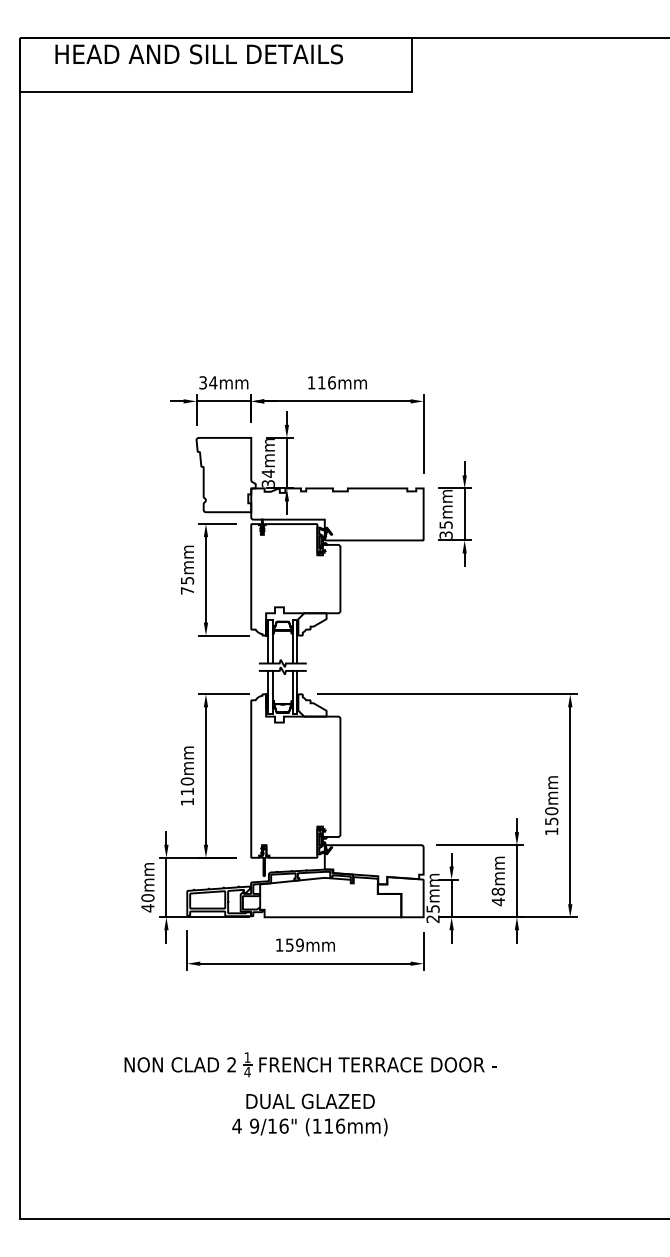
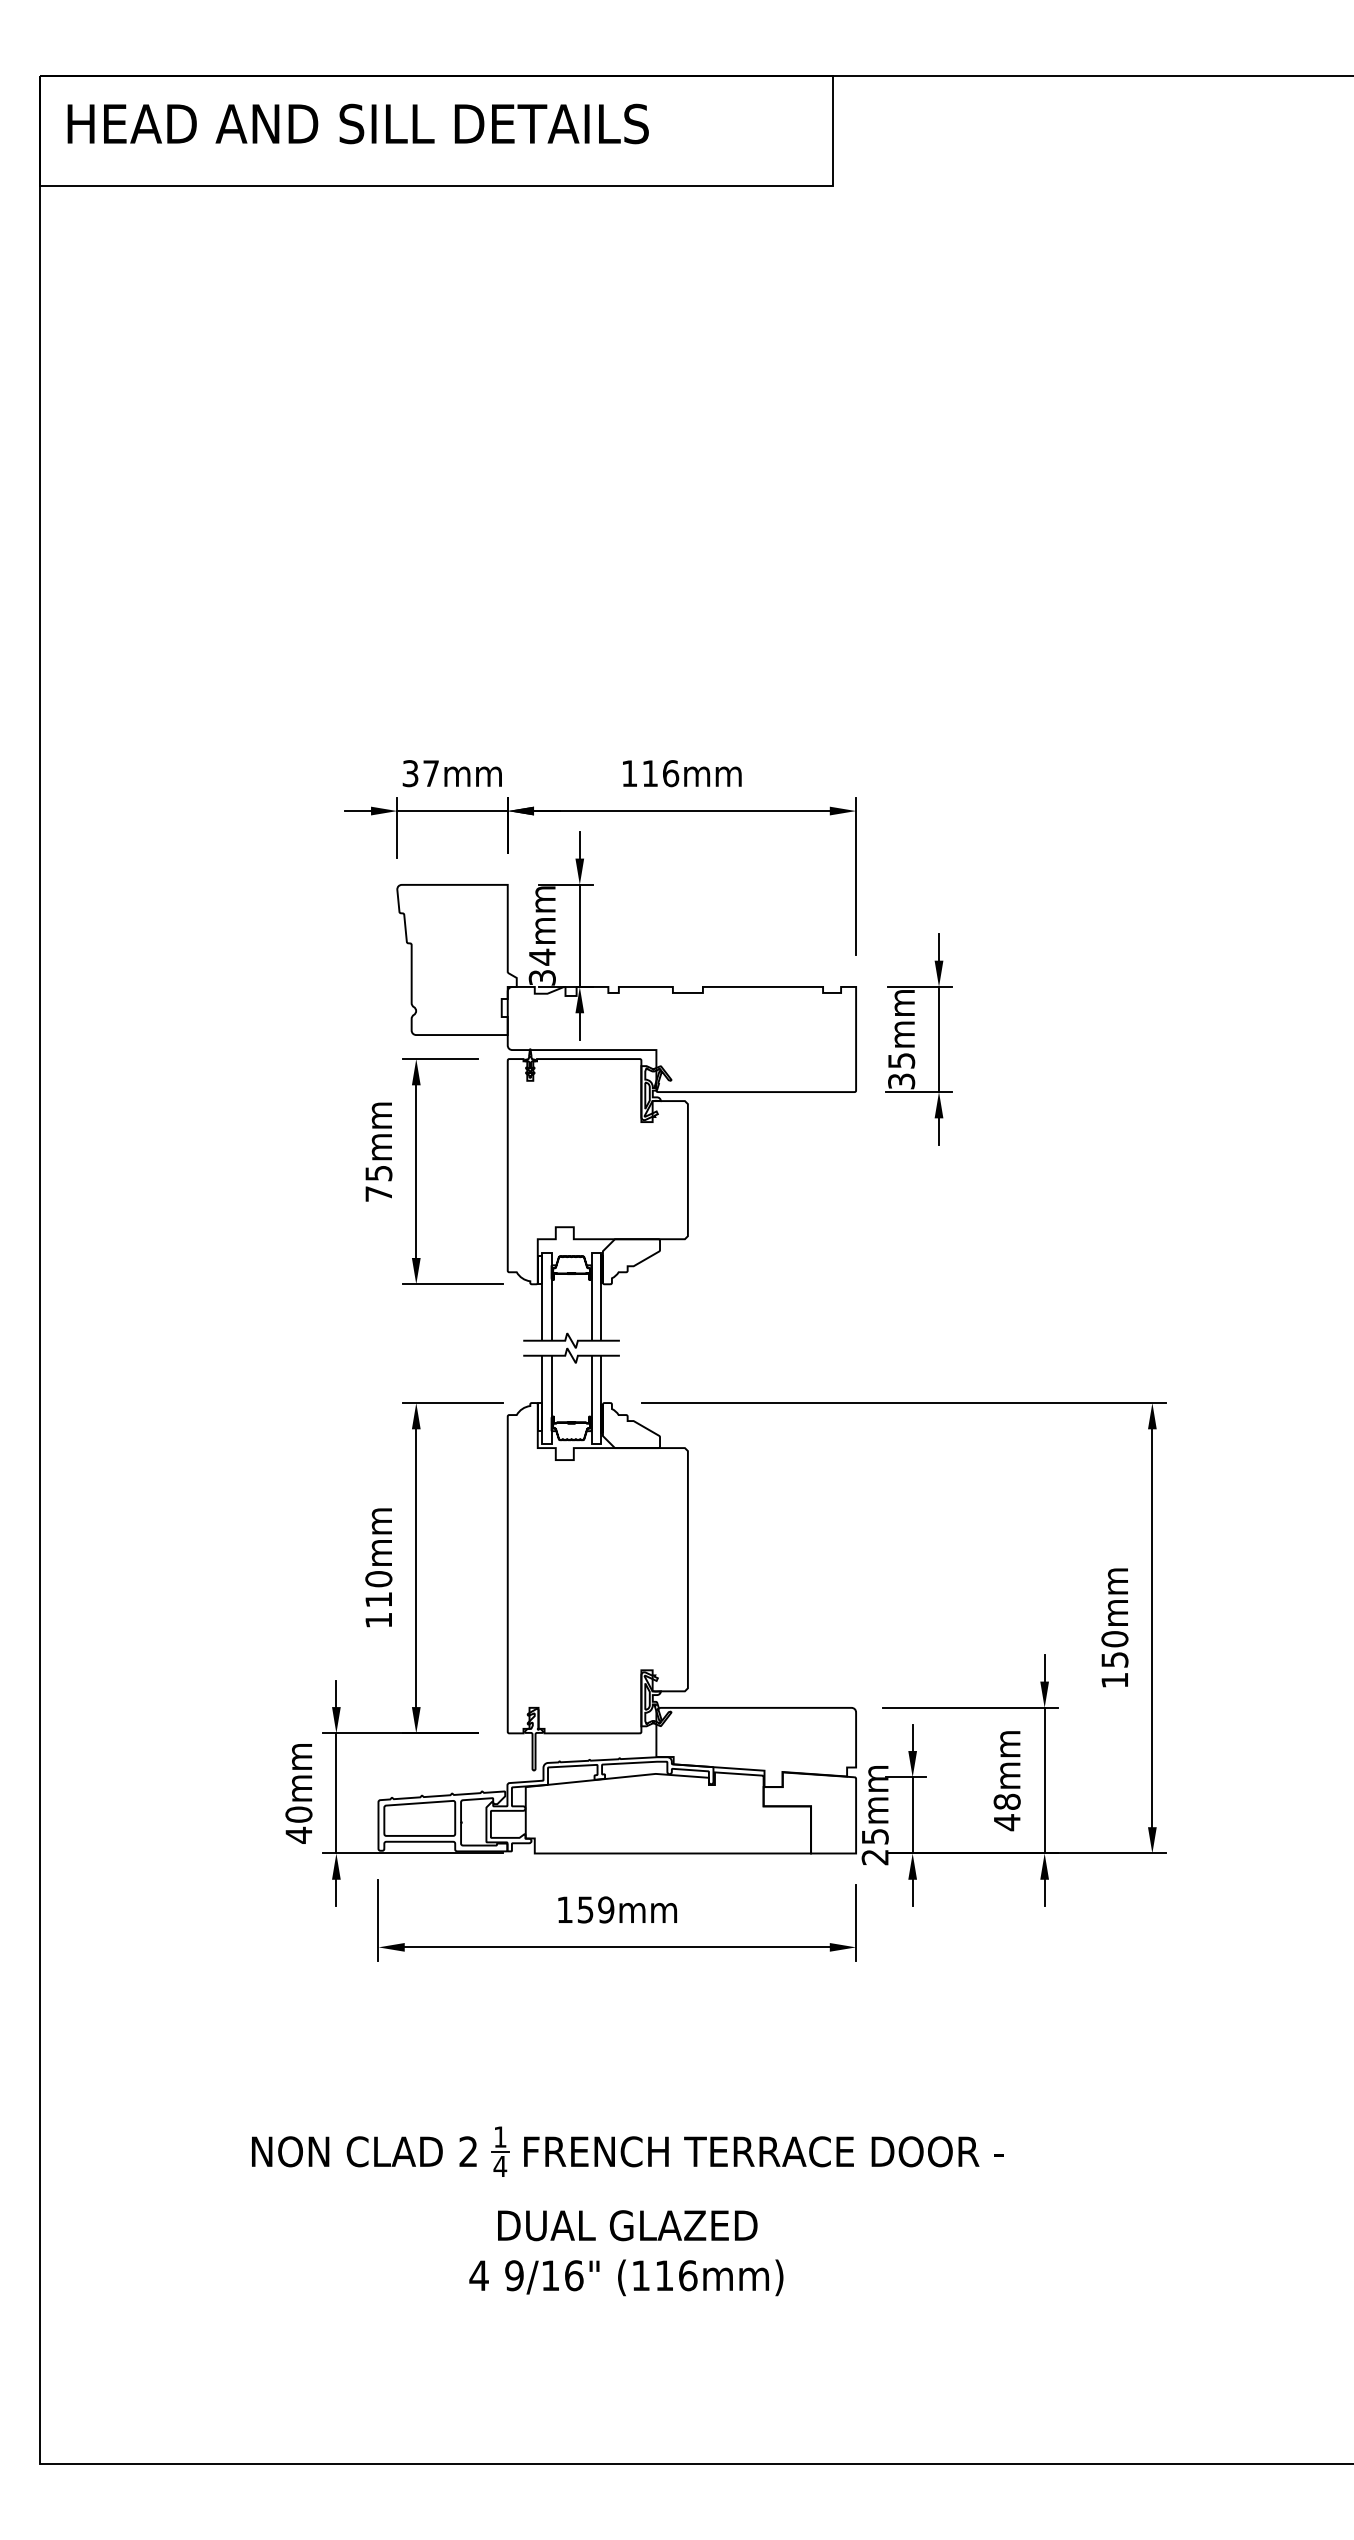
text: (198, 54) -> (356, 124), moved
text: (213, 382) -> (431, 772), 34mm -> 37mm

